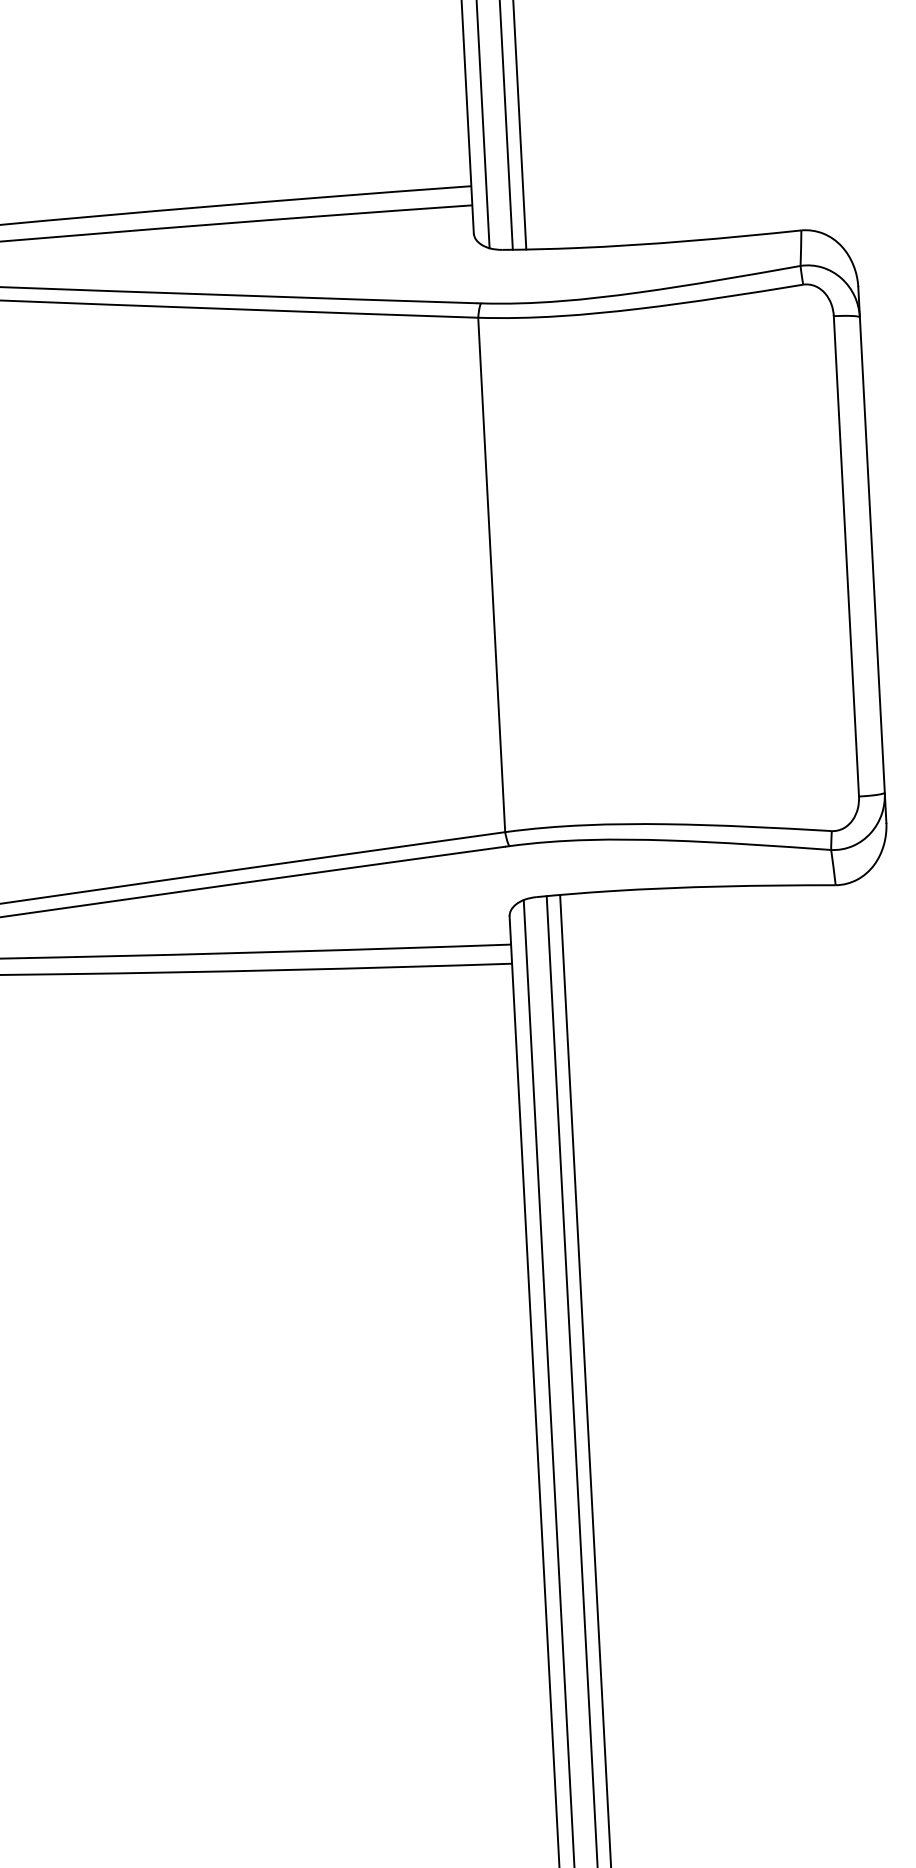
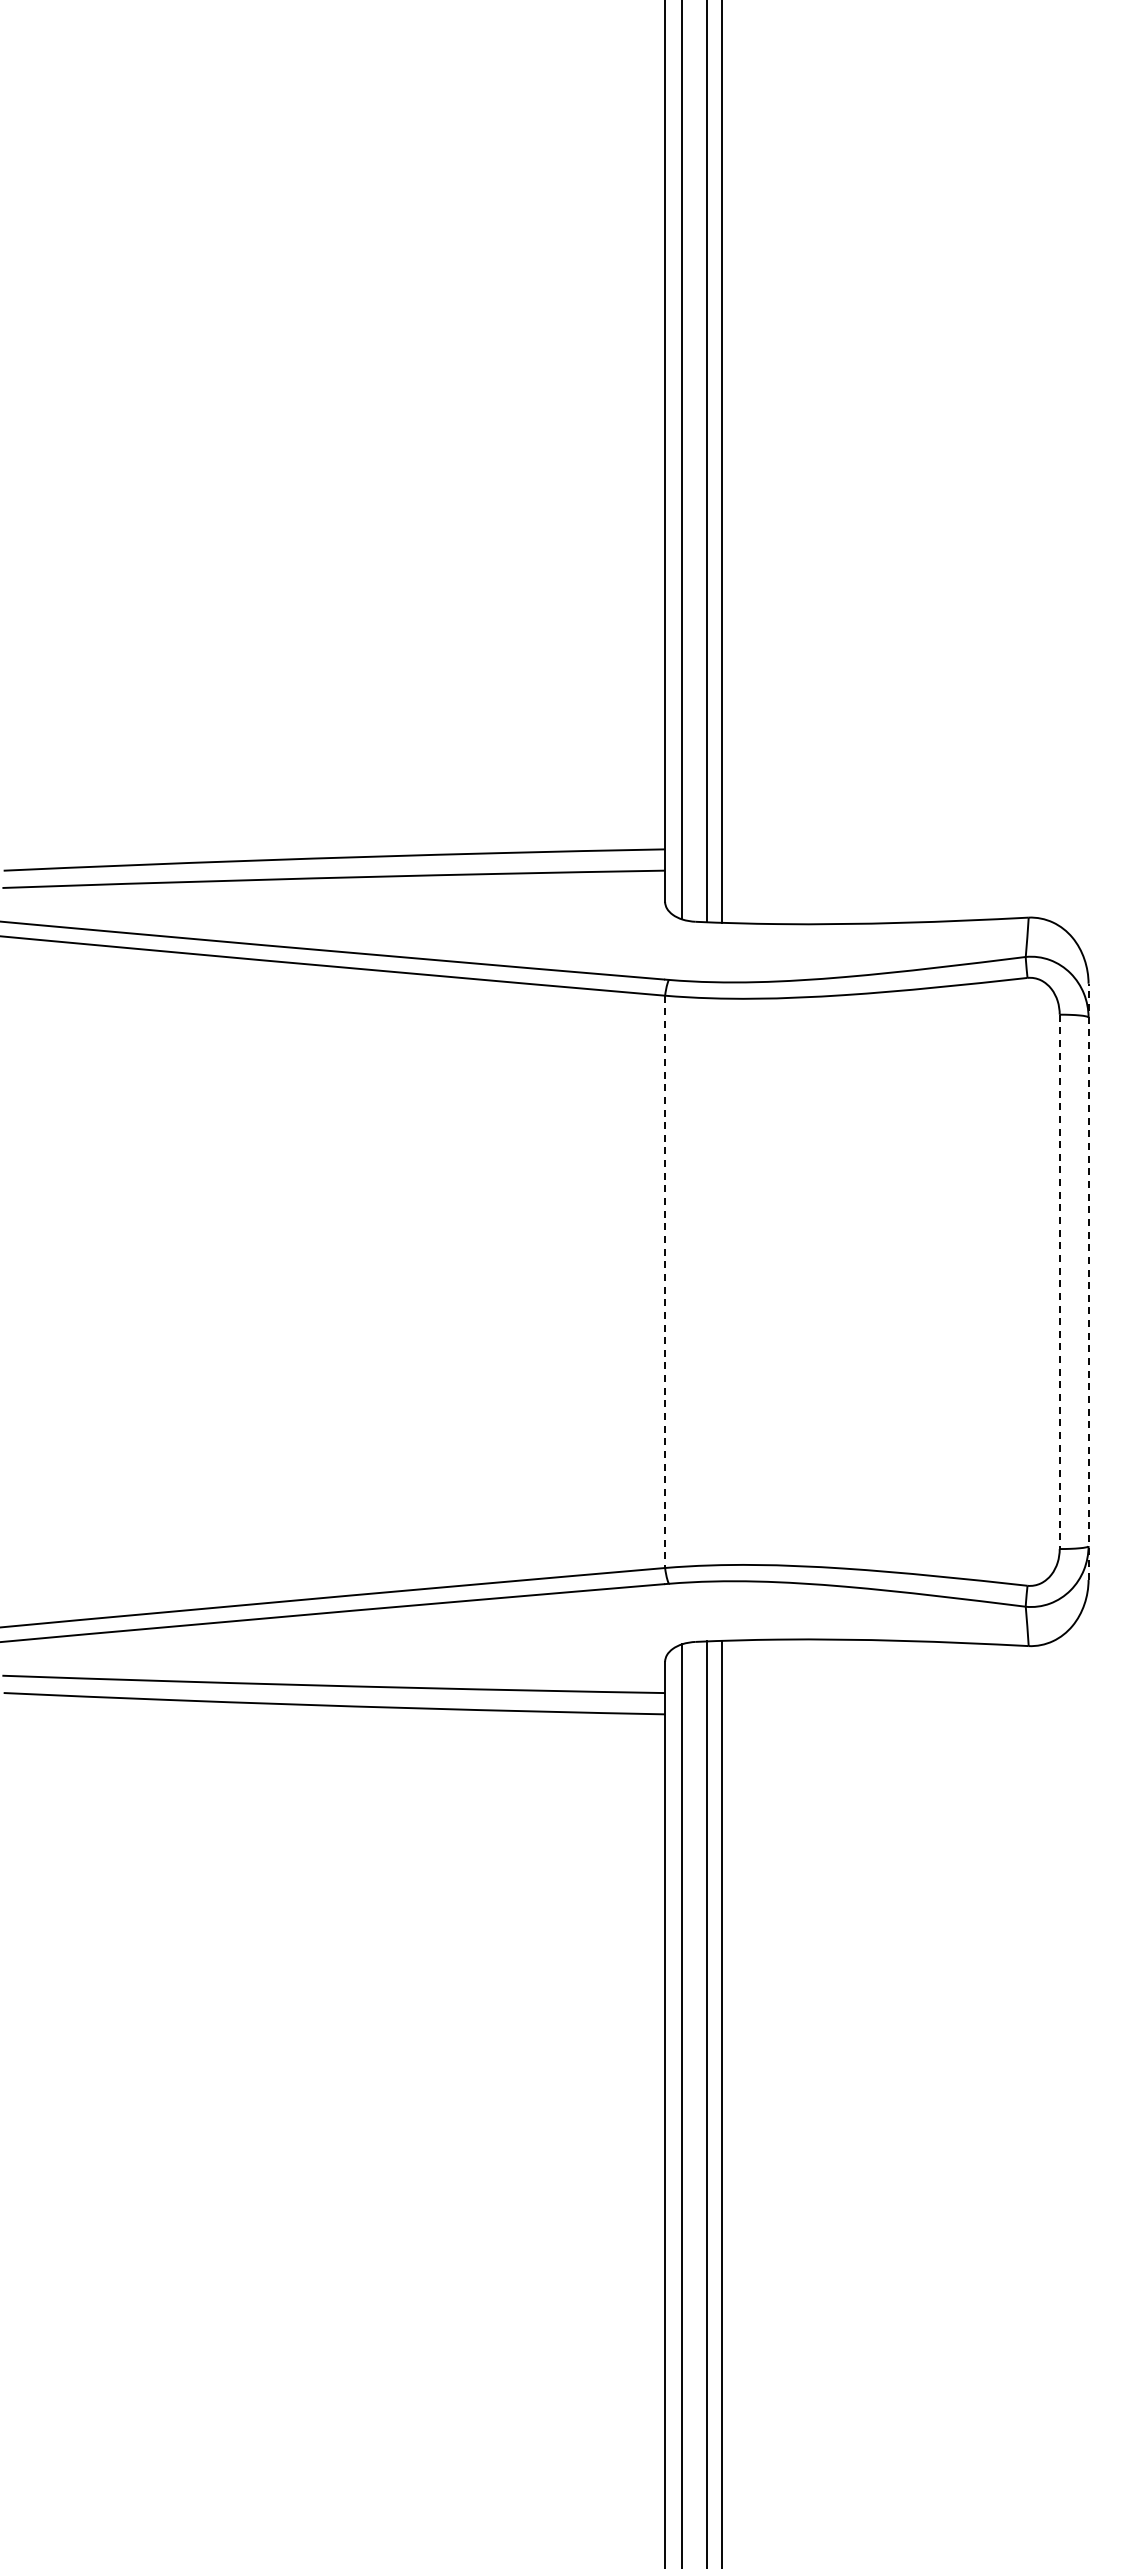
line: (872, 554) -> (1088, 1281), solid -> dashed
line: (846, 556) -> (1059, 1282), solid -> dashed
line: (492, 575) -> (665, 1282), solid -> dashed

